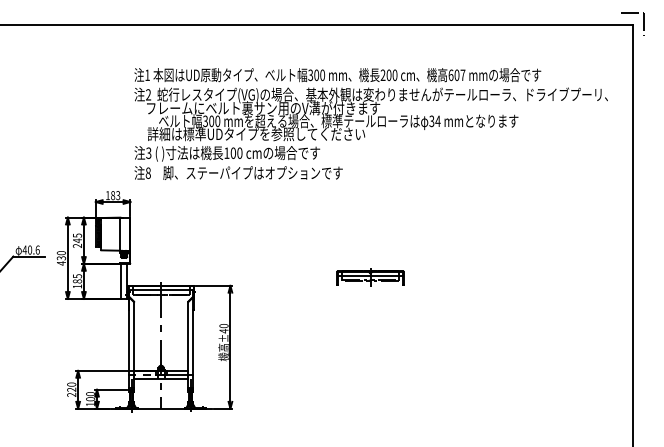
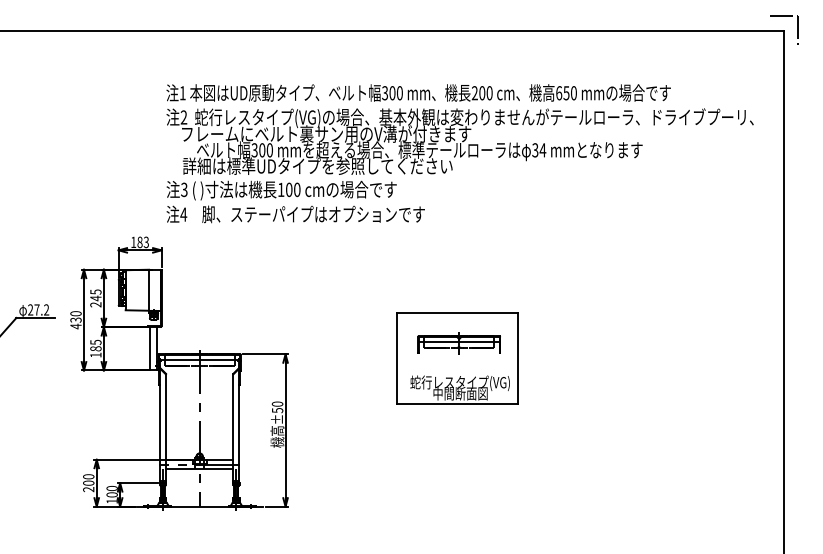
text: (459, 74) -> (569, 92), 607 -> 650
text: (148, 172) -> (183, 213), 8 -> 4
text: (30, 249) -> (37, 309), 40.6 -> 27.2
part: (368, 289) -> (456, 358), added
text: (223, 331) -> (276, 410), ±40 -> ±50
text: (71, 389) -> (88, 482), 220 -> 200

